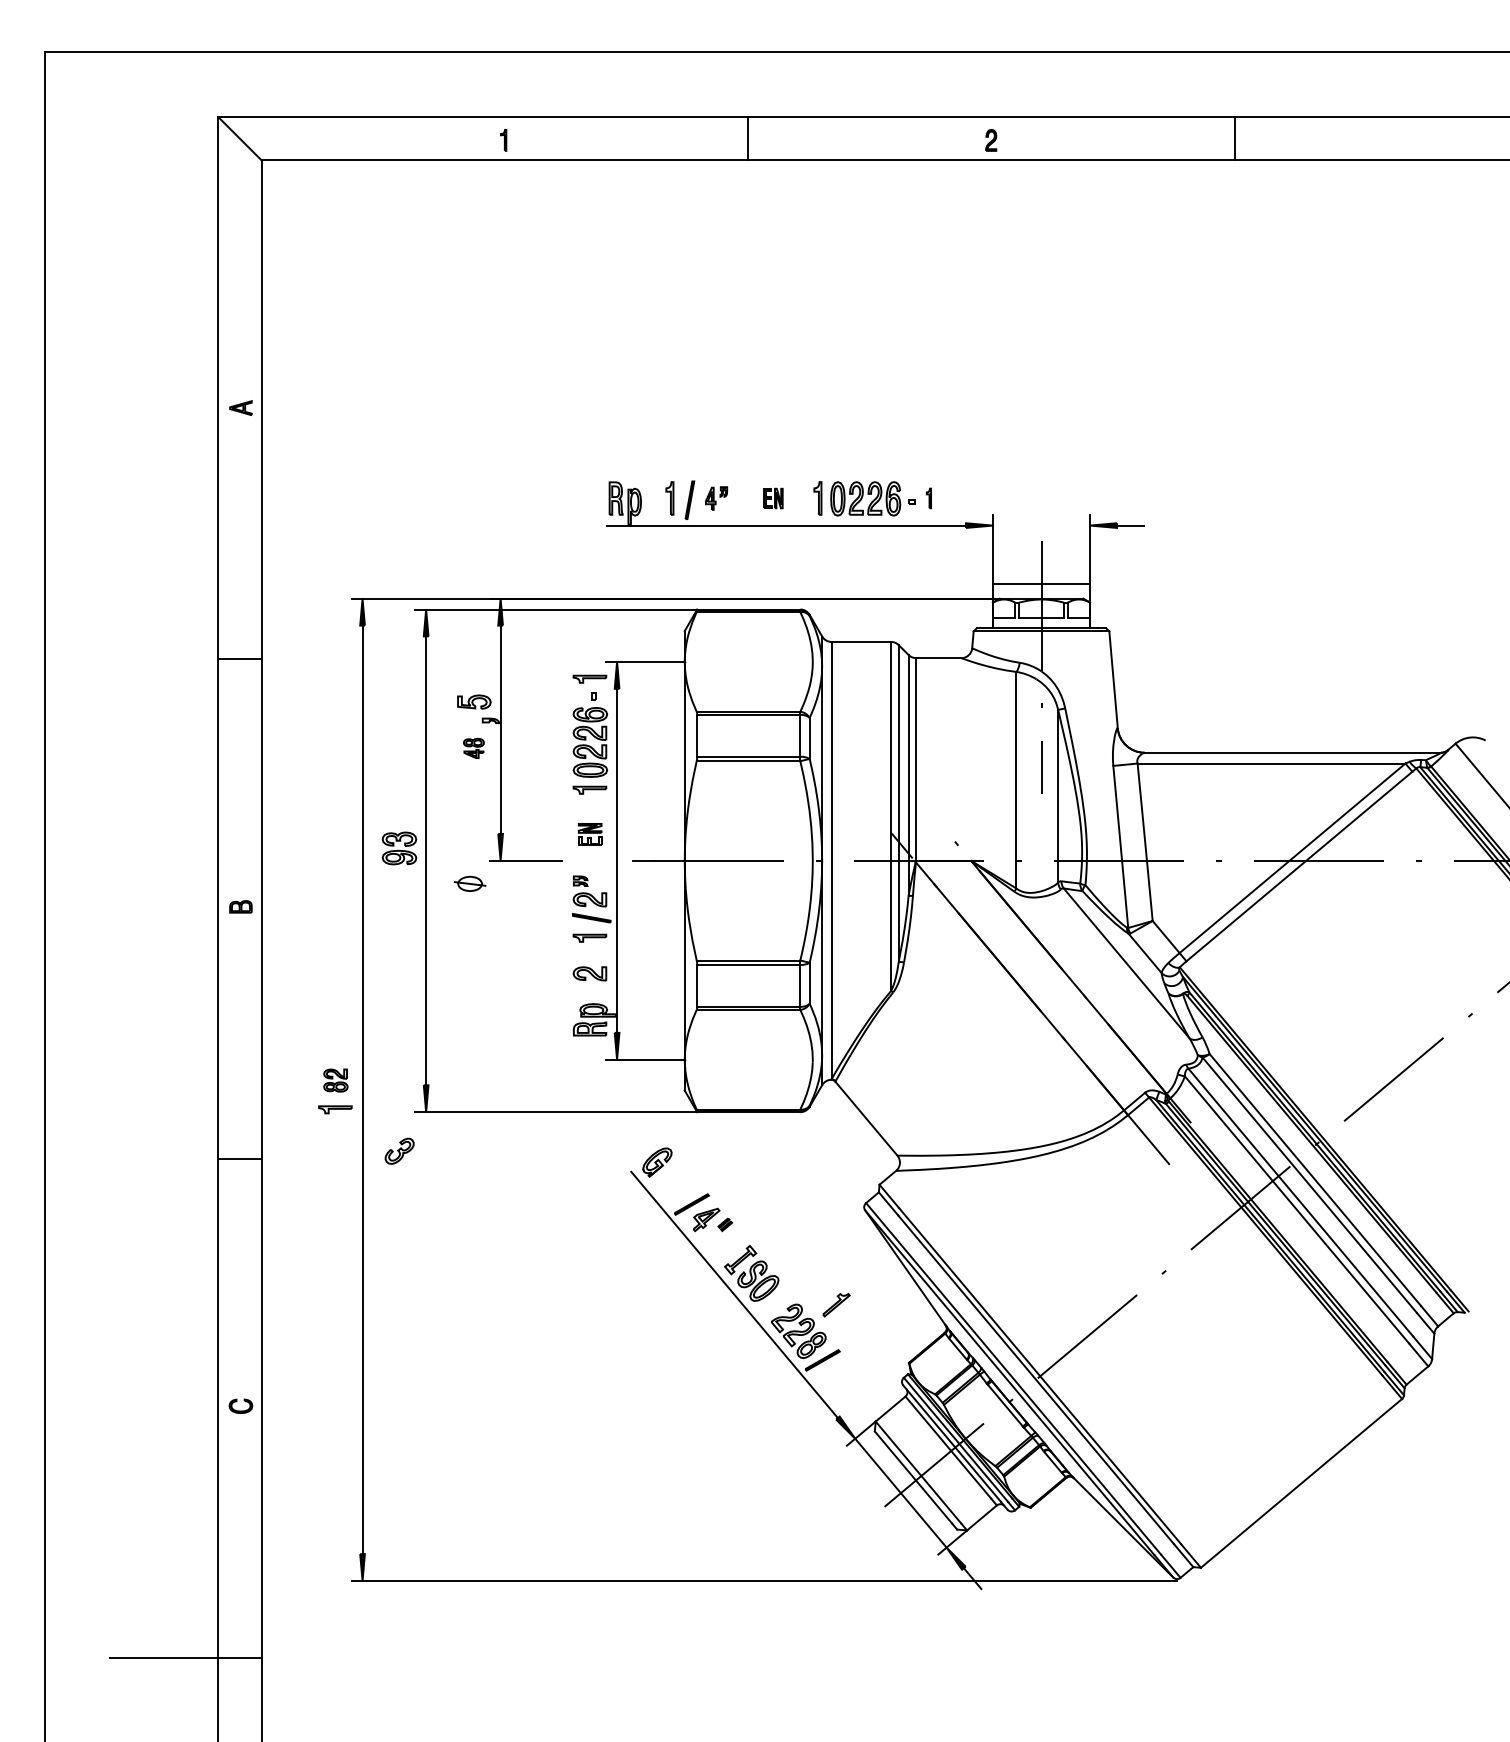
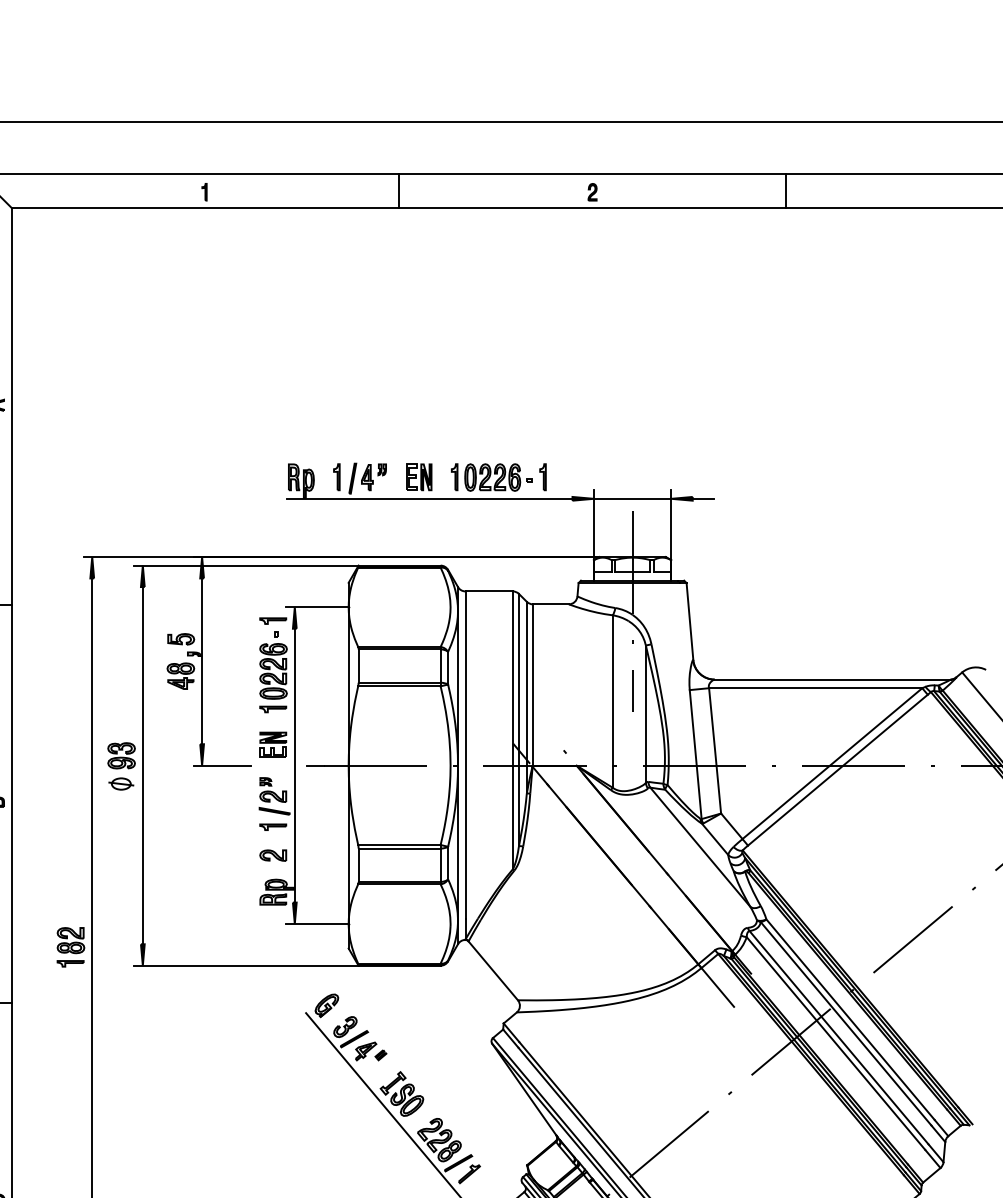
part: (716, 498) -> (373, 477), size x1.43
part: (773, 498) -> (419, 477), size x1.67
part: (928, 498) -> (542, 477), size x1.67
line: (1041, 583) -> (632, 498), moved
part: (473, 748) -> (180, 676), size x1.67
part: (590, 834) -> (273, 744), size x1.43
part: (469, 883) -> (120, 783), moved
part: (335, 1080) -> (70, 940), size x1.43
part: (399, 1150) -> (345, 1026), moved
part: (836, 1305) -> (469, 1174), moved

